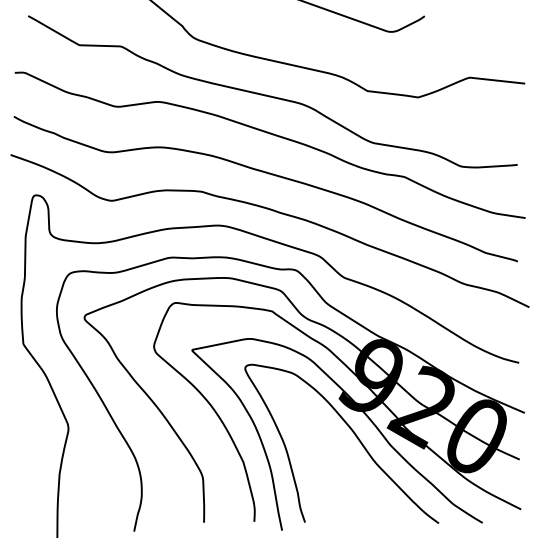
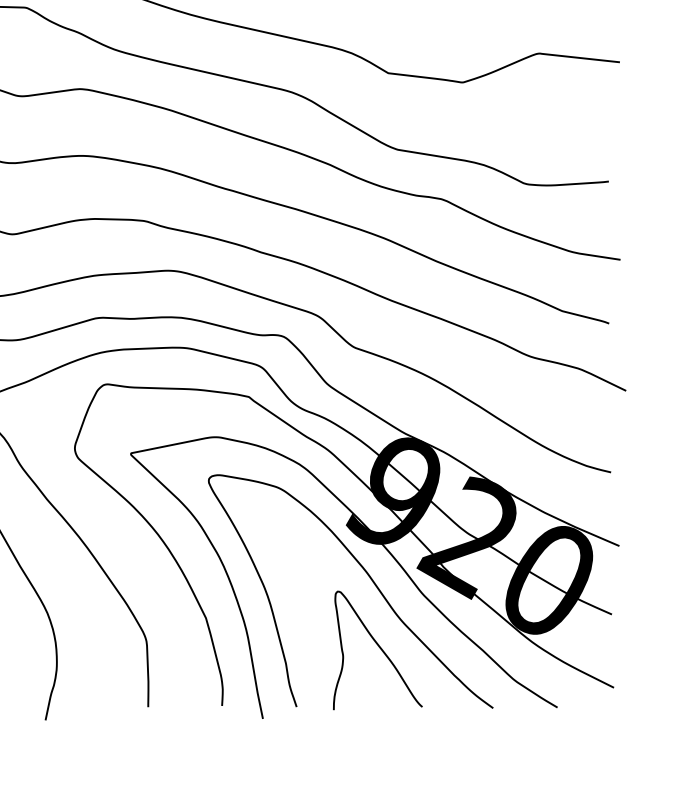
curve: (361, 483) -> (379, 649), added

